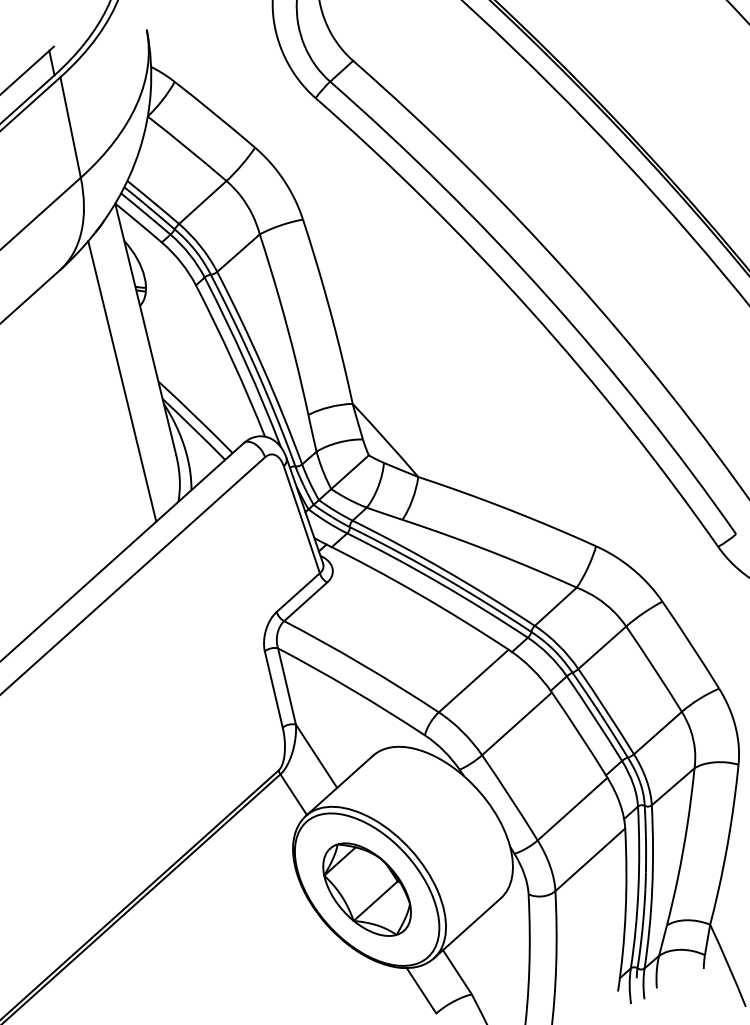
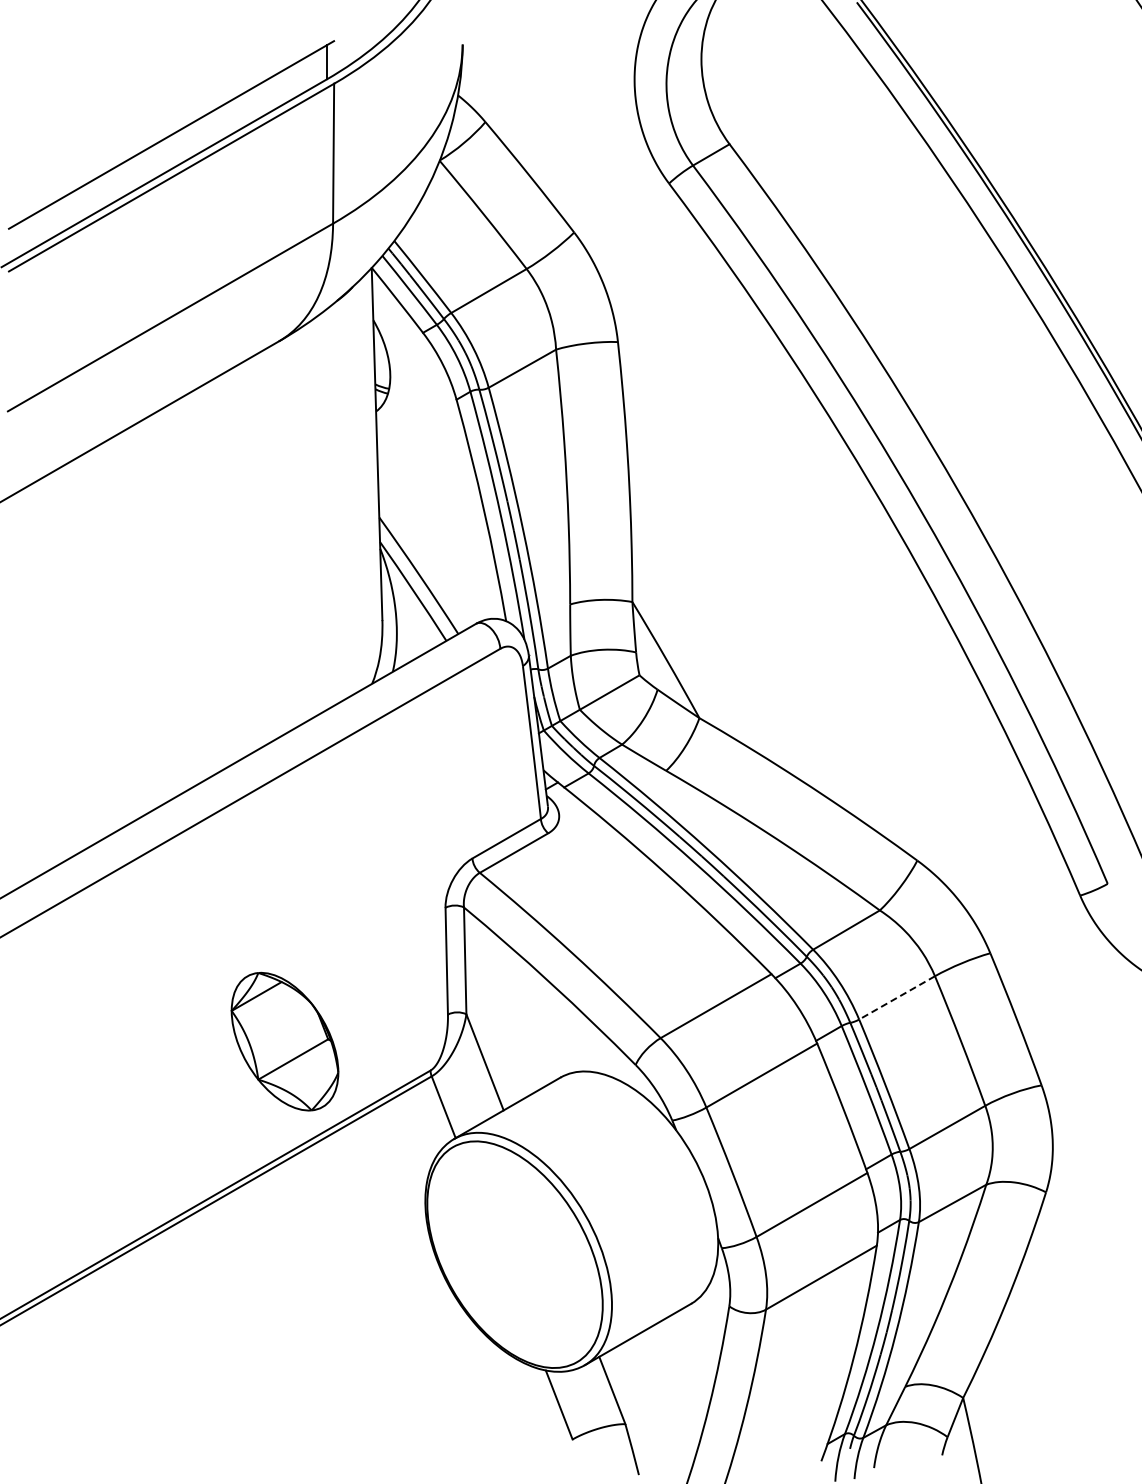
line: (122, 381) -> (331, 507), removed
line: (602, 647) -> (897, 997), solid -> dashed
part: (366, 889) -> (284, 1041), moved

